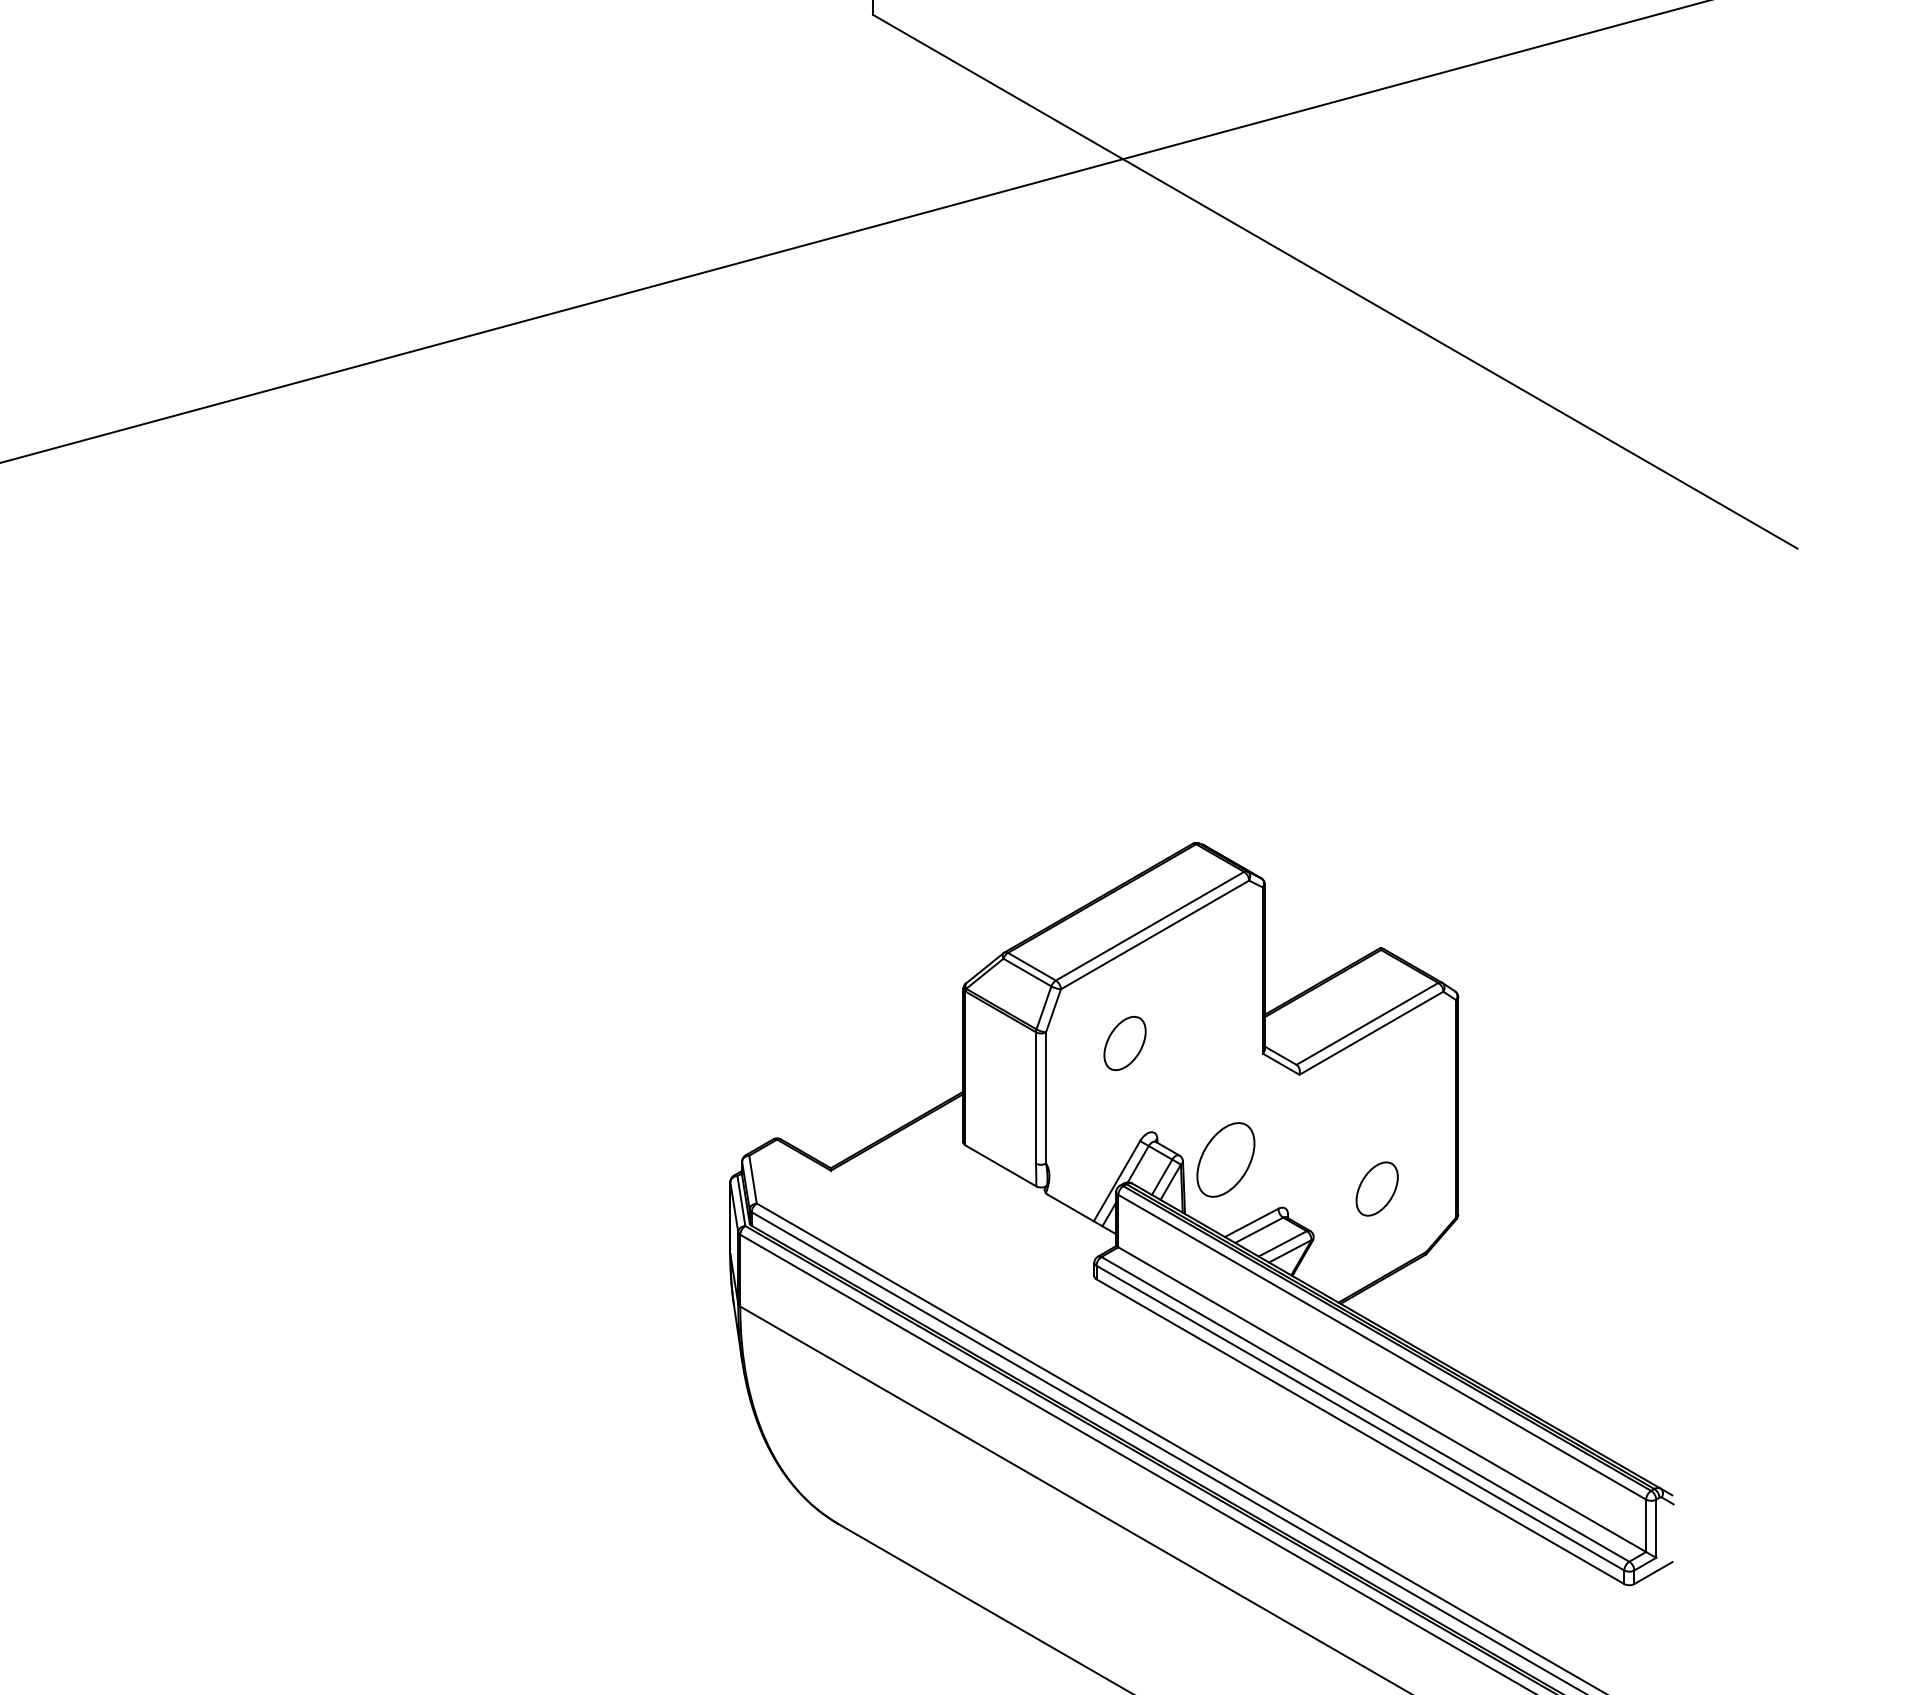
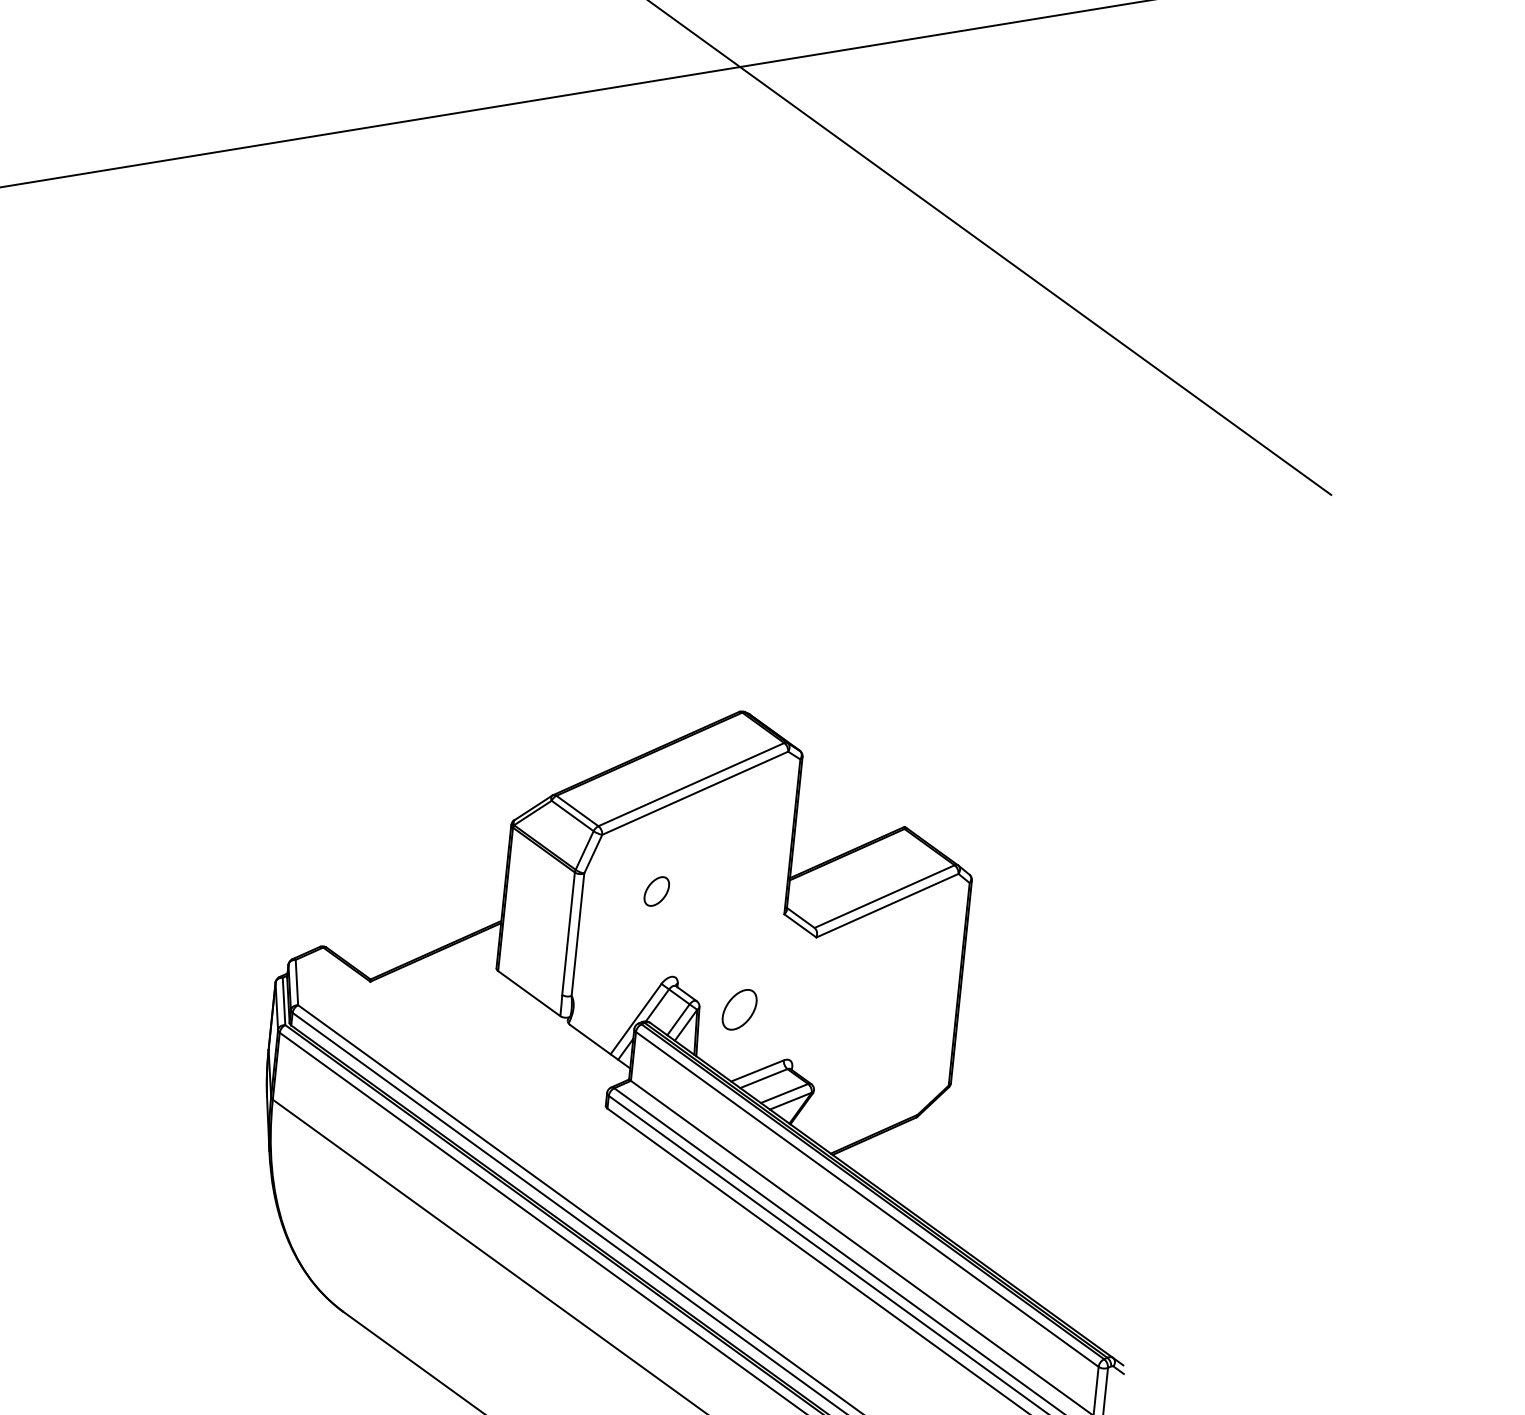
part: (1124, 1043) -> (656, 891), size x0.6
part: (1225, 1159) -> (739, 1009), size x0.6
part: (1376, 1188) -> (877, 1050), removed

